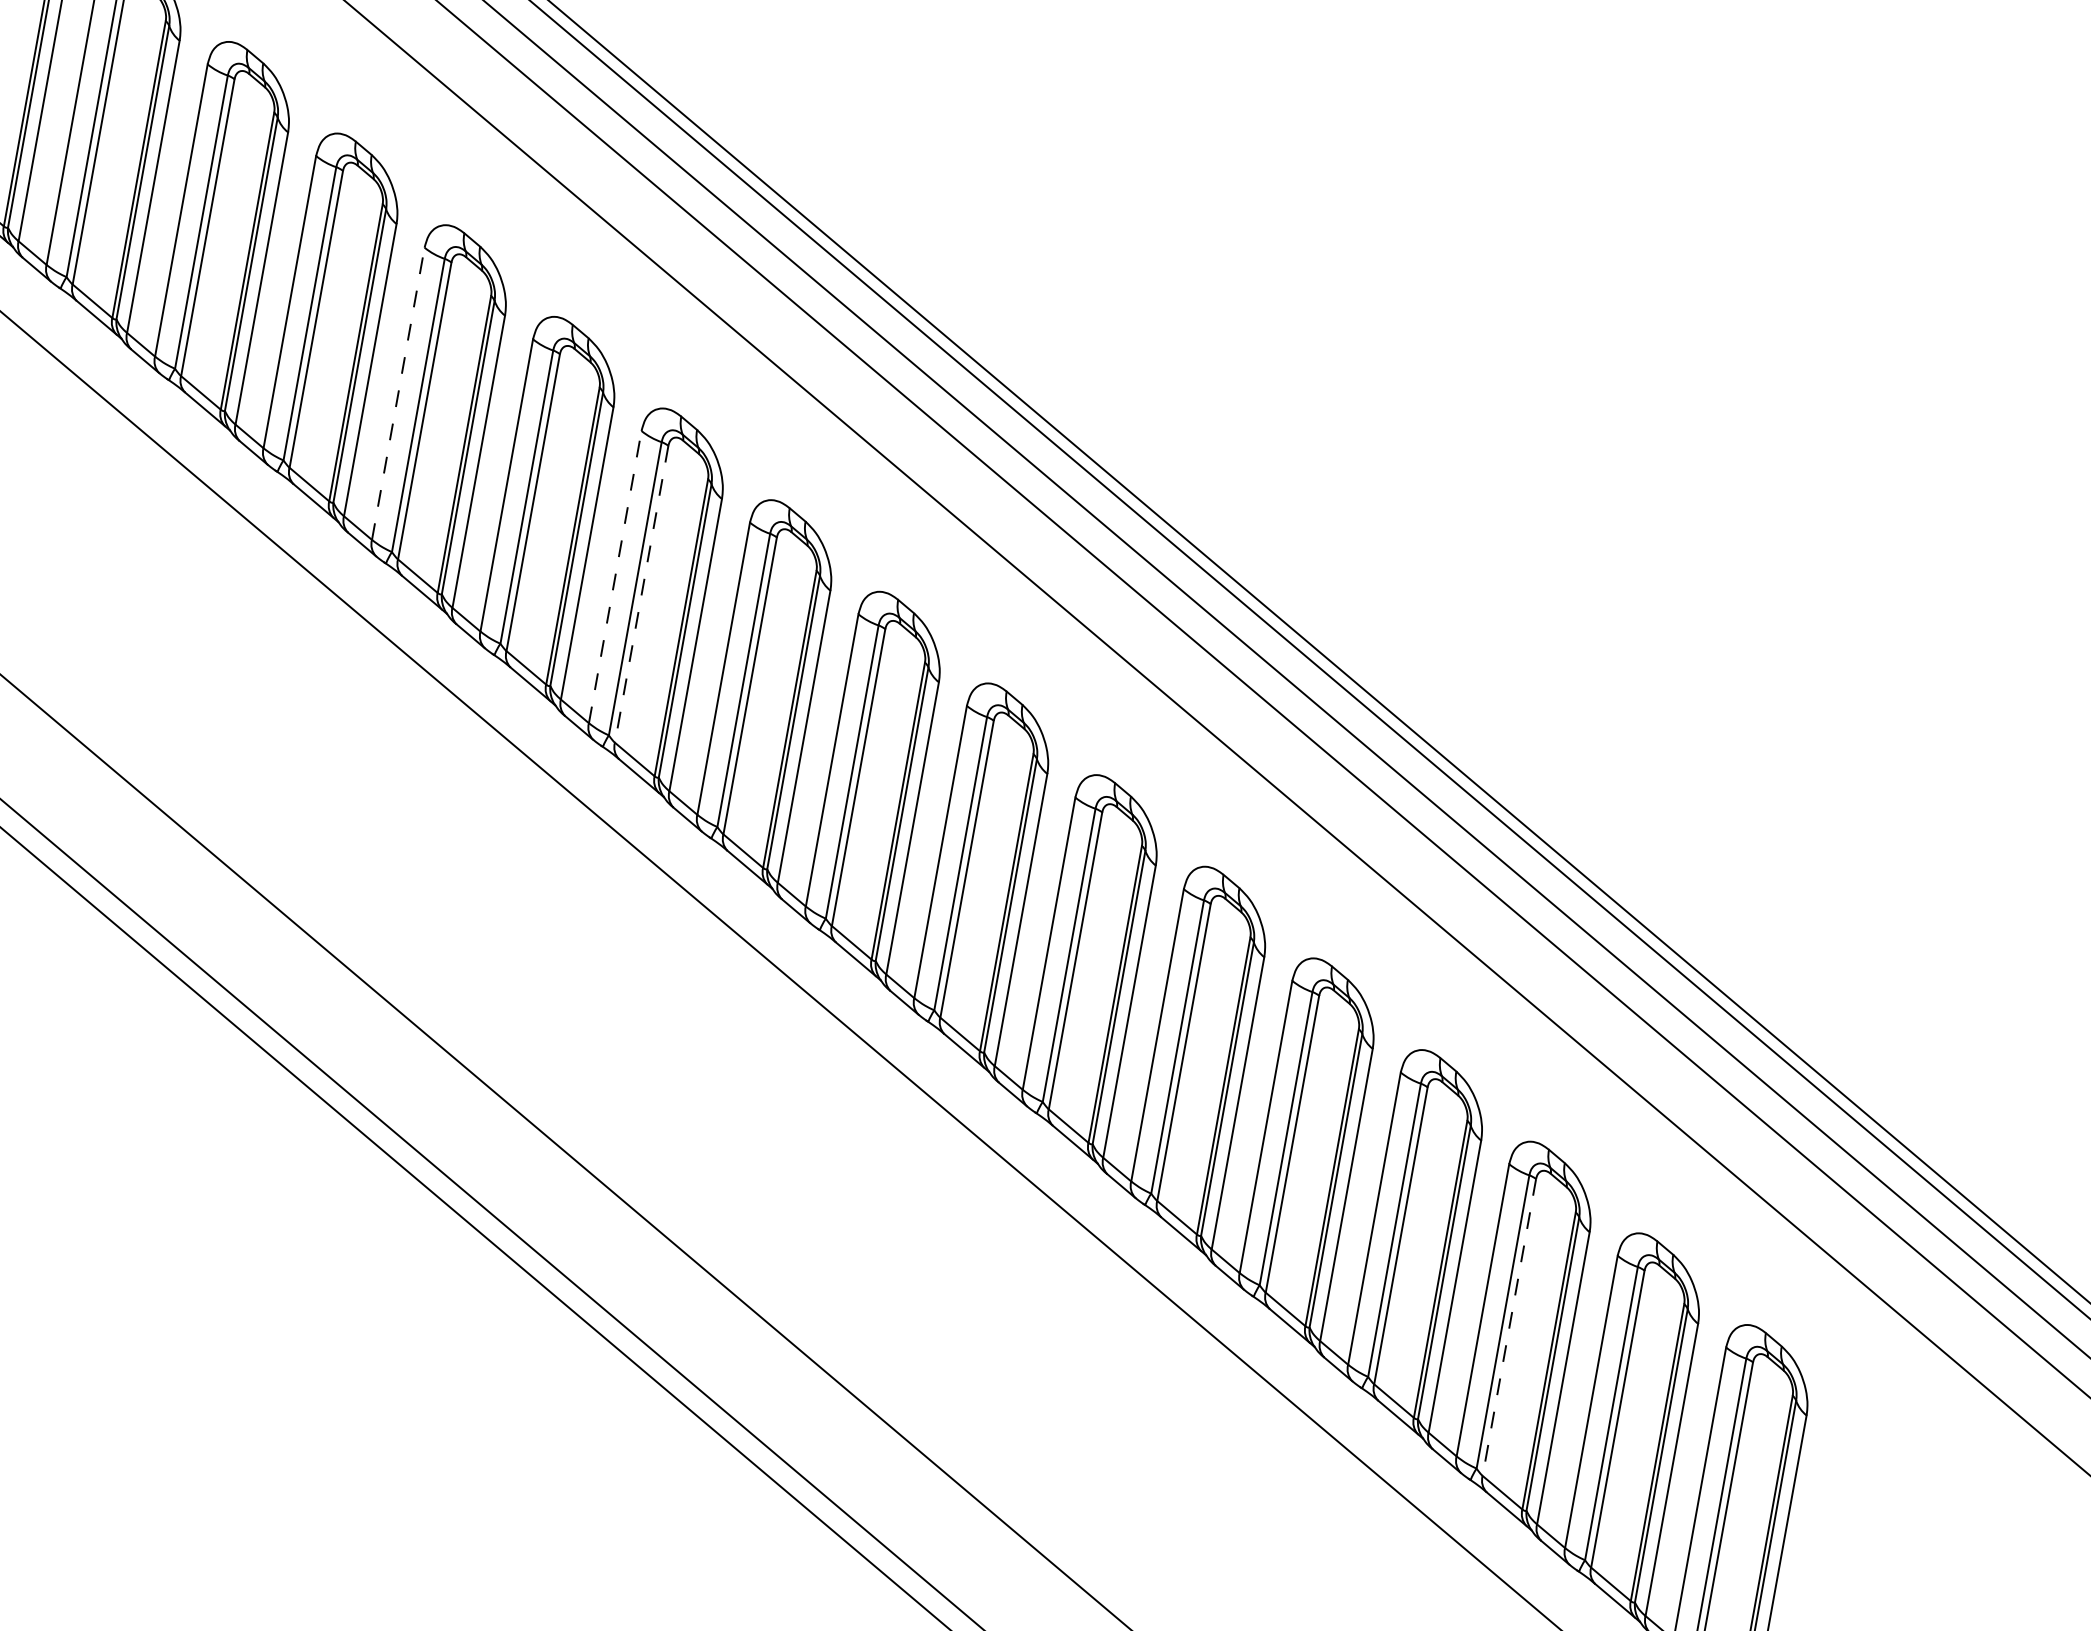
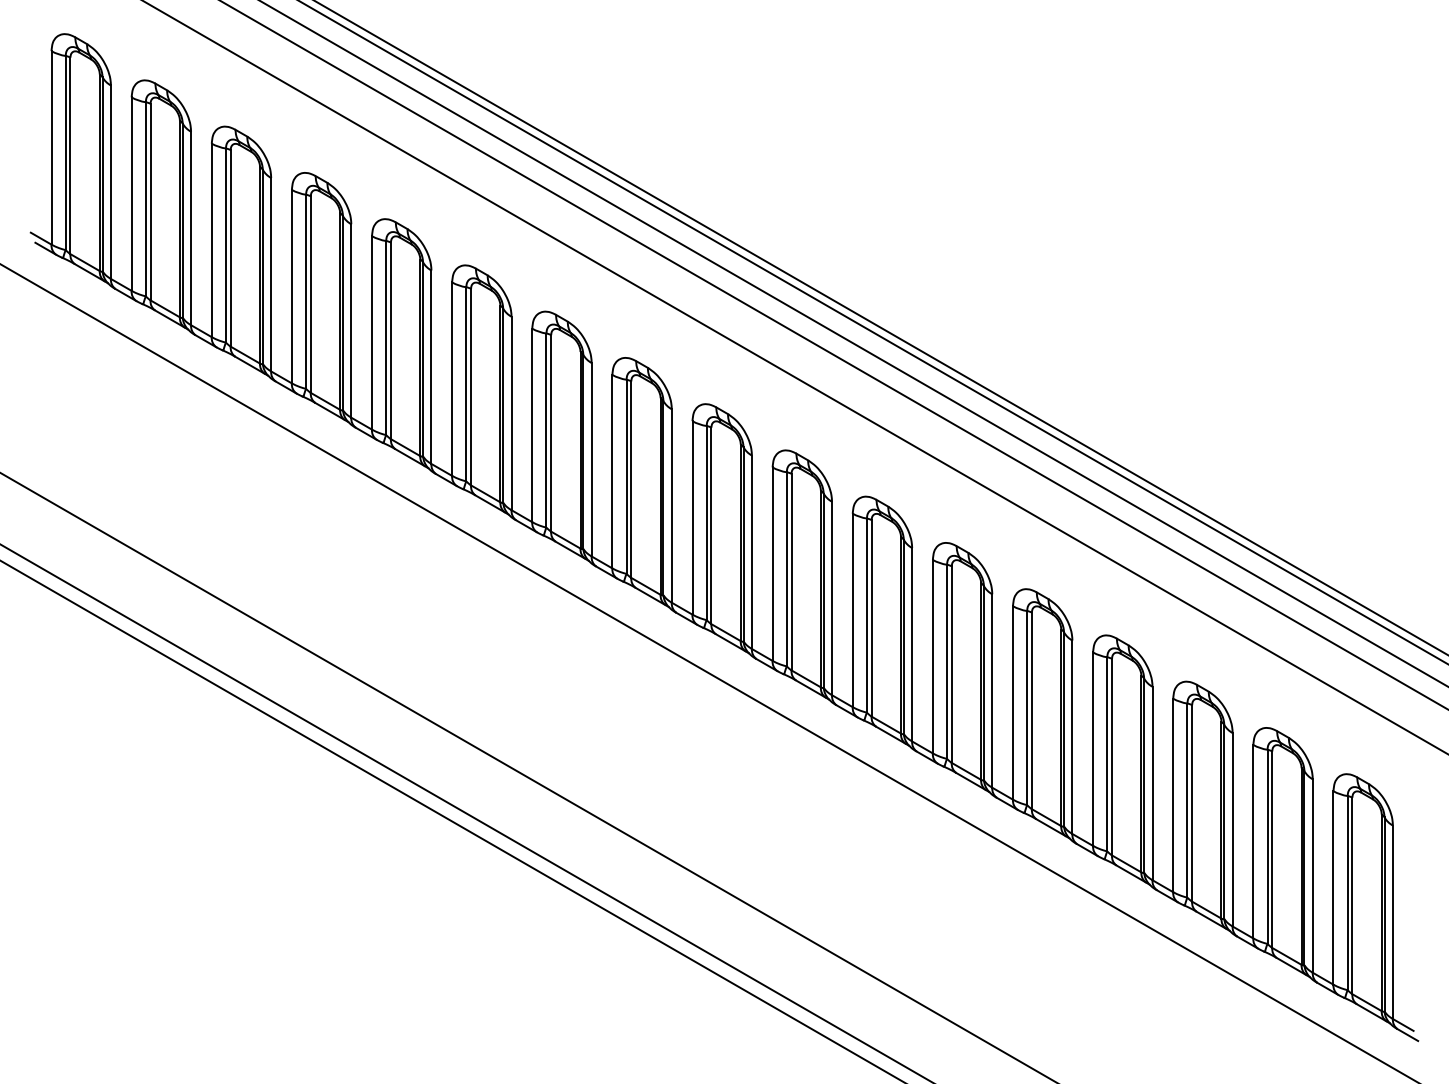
line: (399, 393) -> (372, 332), dashed -> solid
line: (615, 577) -> (532, 425), dashed -> solid
line: (642, 594) -> (551, 433), dashed -> solid
line: (1509, 1327) -> (1192, 803), dashed -> solid

